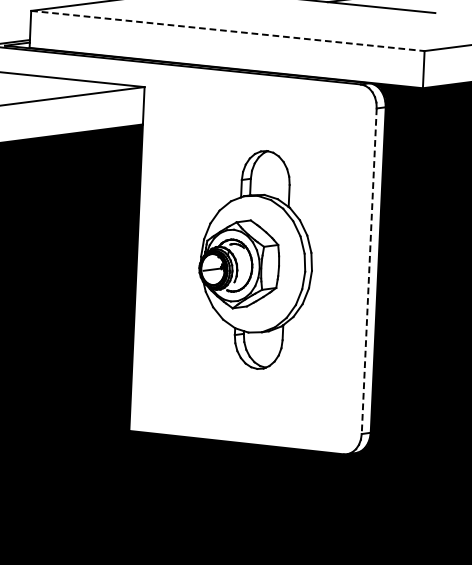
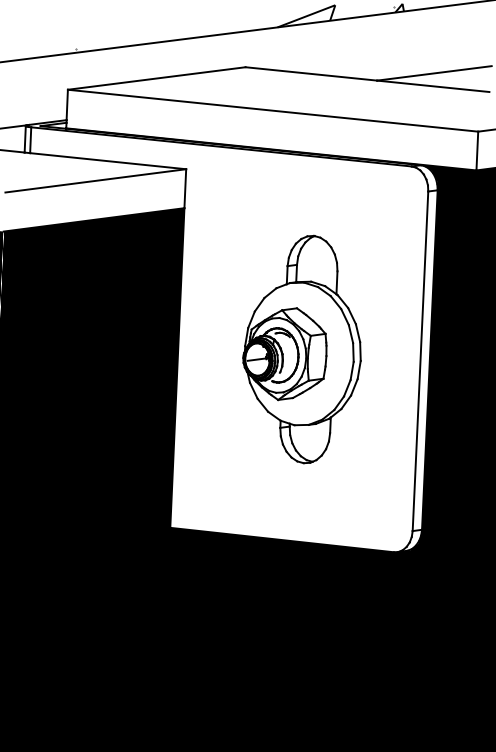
line: (228, 30) -> (273, 110), dashed -> solid
line: (369, 271) -> (420, 361), dashed -> solid

